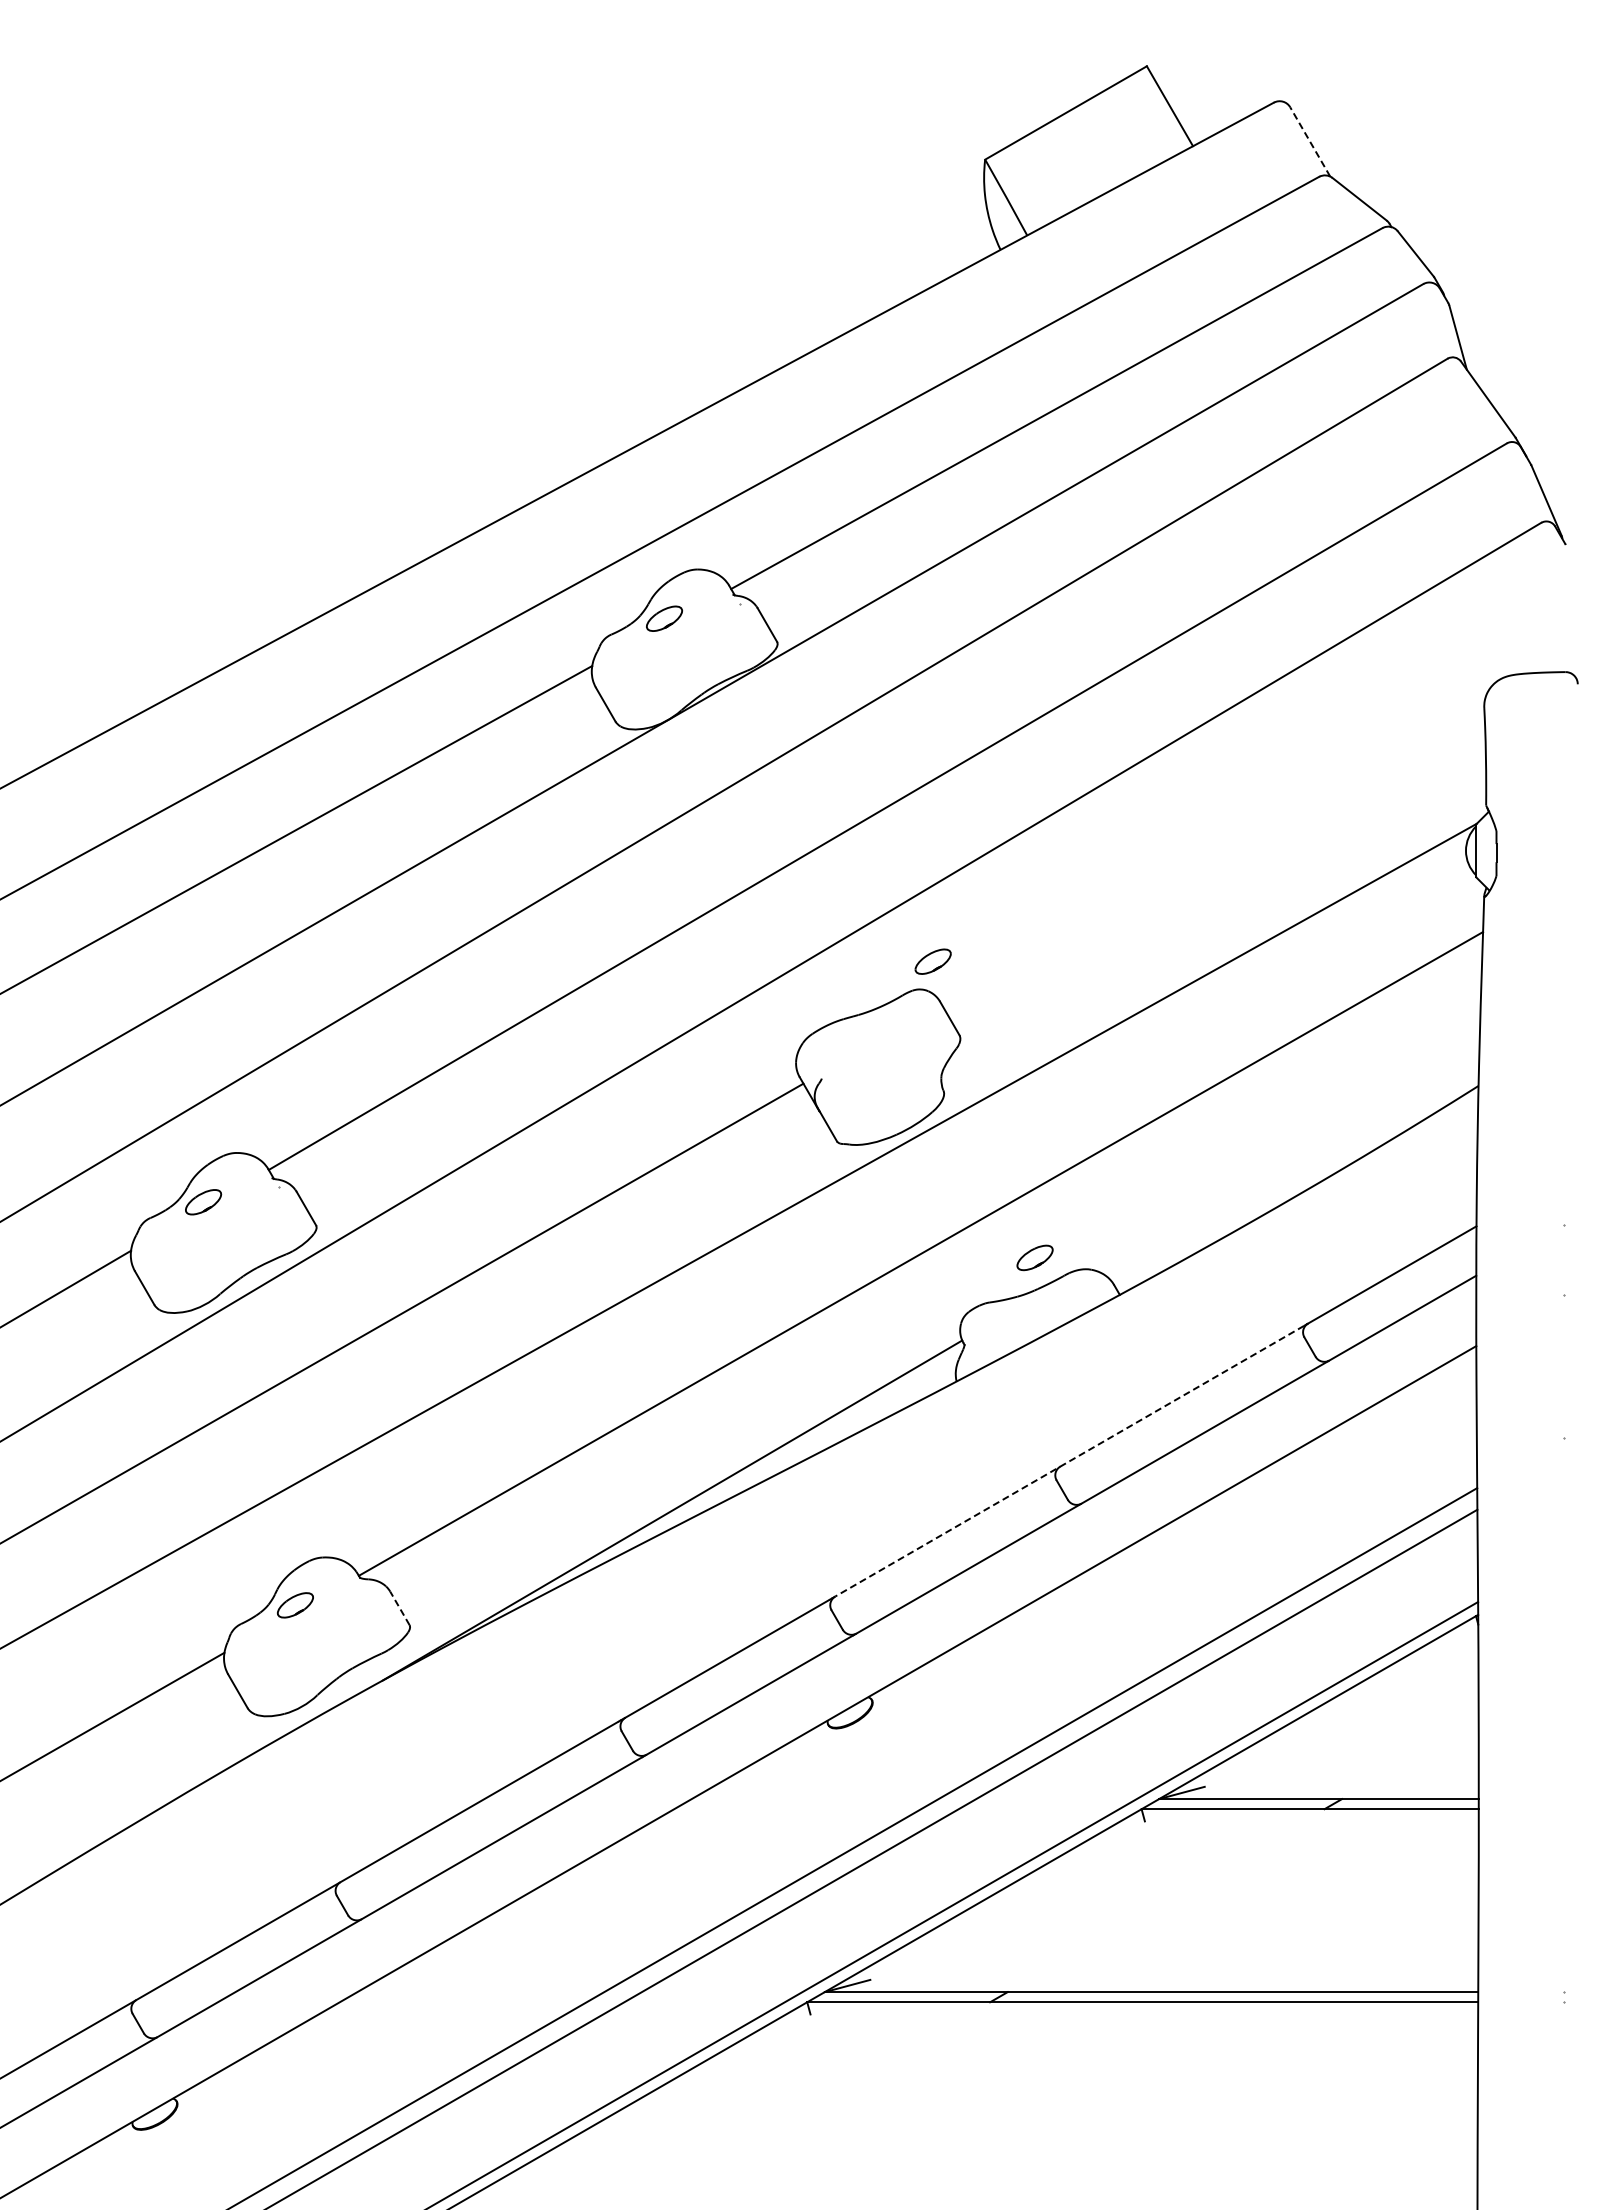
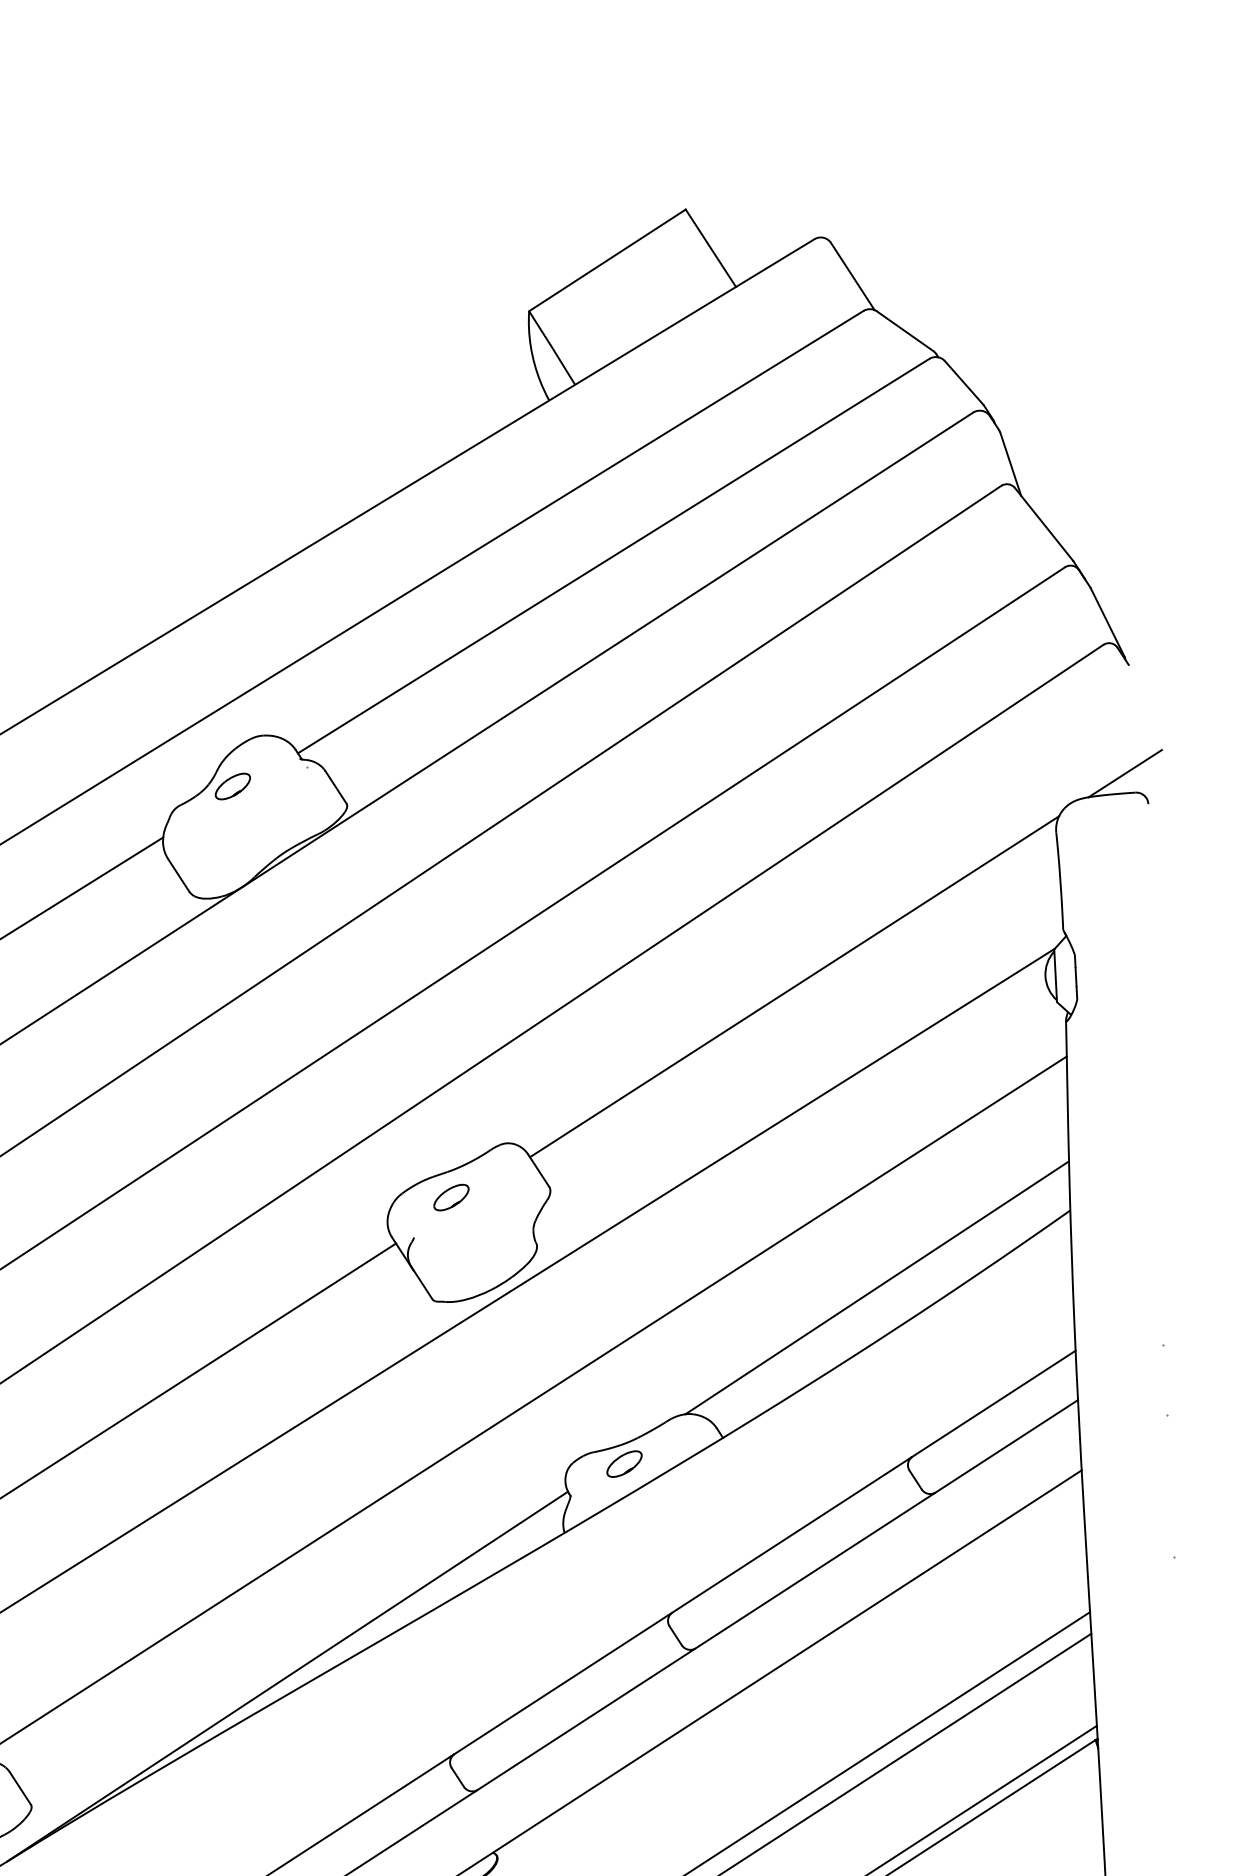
line: (1310, 141) -> (853, 276), dashed -> solid
line: (1556, 652) -> (1125, 773), added
line: (1214, 847) -> (794, 986), added
part: (932, 961) -> (450, 1197), moved
line: (1281, 1152) -> (877, 1287), added
part: (1034, 1257) -> (623, 1463), moved
line: (1069, 1461) -> (681, 1606), dashed -> solid
line: (399, 1607) -> (20, 1787), dashed -> solid

